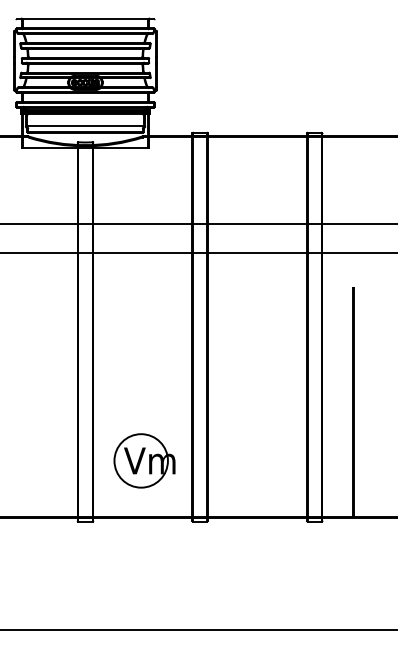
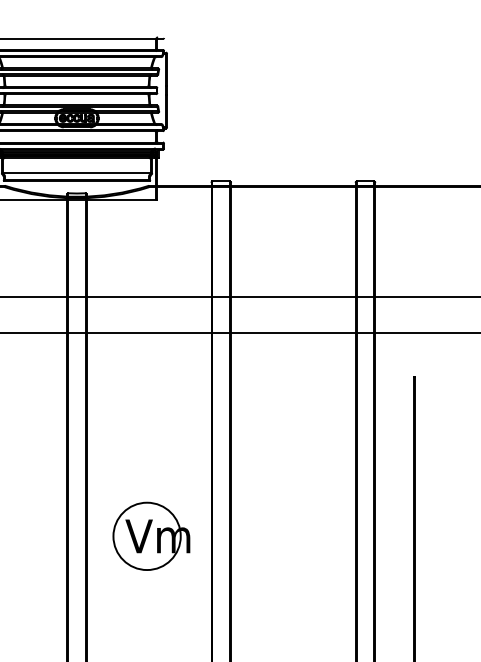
part: (144, 460) -> (151, 535), moved

